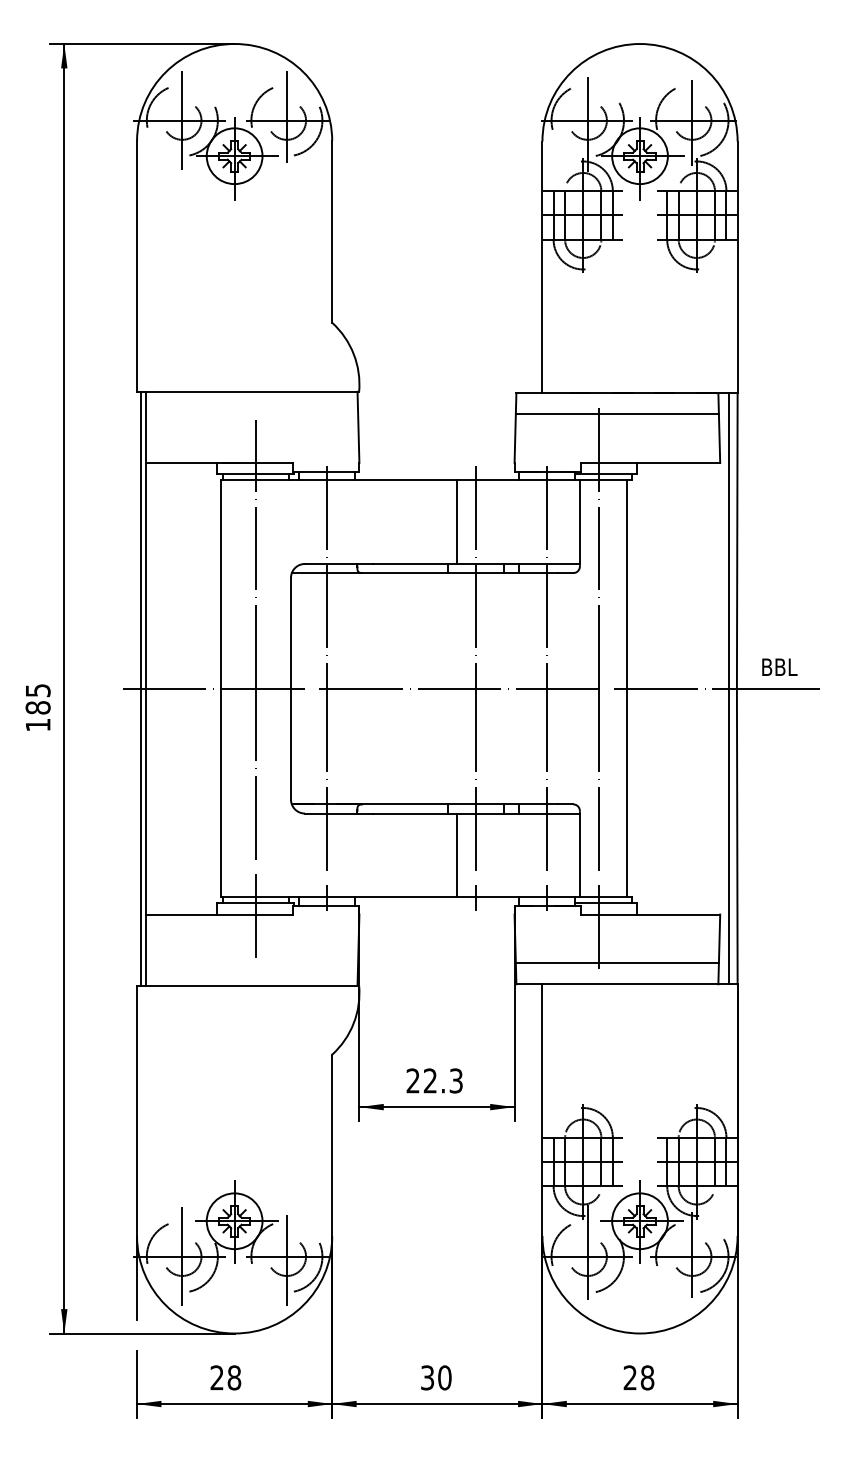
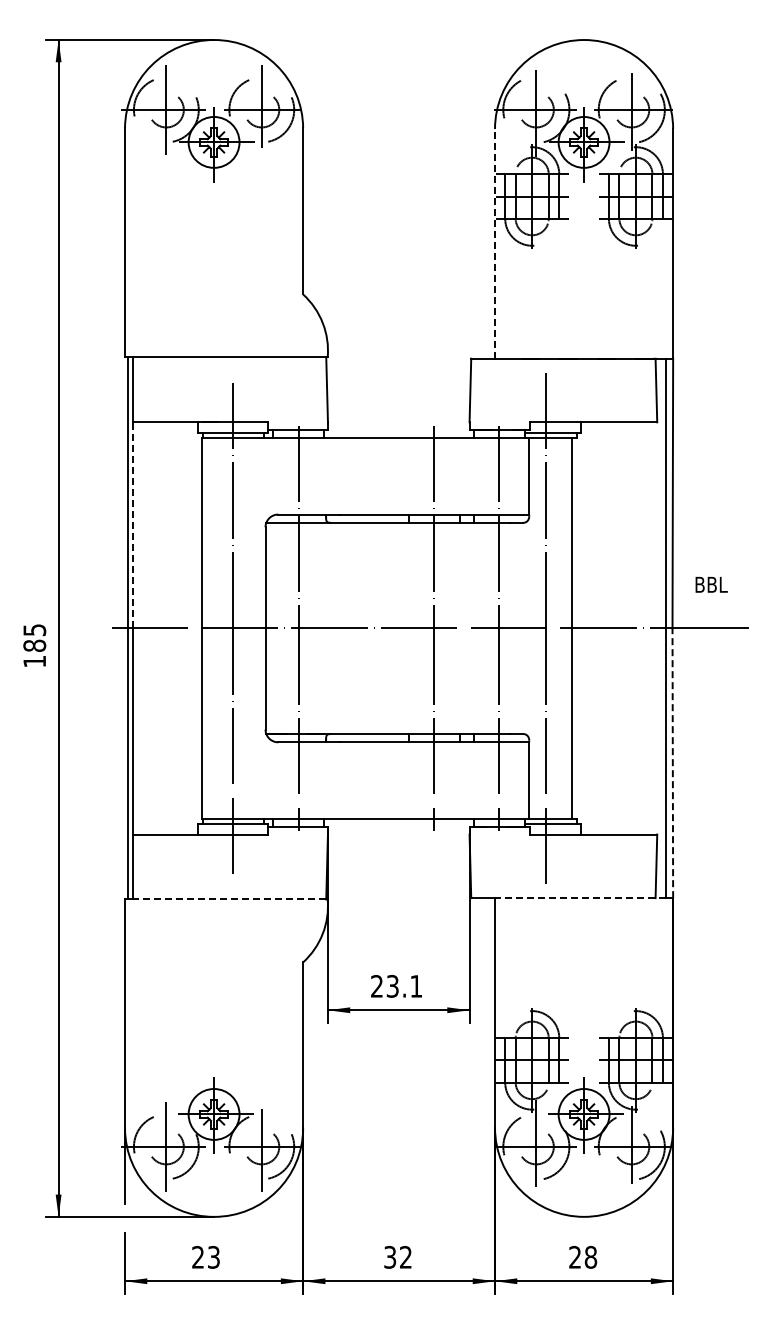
line: (542, 266) -> (495, 243), solid -> dashed
line: (617, 414) -> (563, 378), removed
line: (456, 522) -> (416, 476), removed
line: (146, 574) -> (133, 524), solid -> dashed
text: (779, 666) -> (711, 584), moved
line: (736, 836) -> (672, 763), solid -> dashed
line: (456, 855) -> (416, 780), removed
line: (617, 962) -> (563, 878), removed
line: (635, 984) -> (579, 898), solid -> dashed
line: (251, 985) -> (229, 899), solid -> dashed
text: (443, 1079) -> (404, 985), 22.3 -> 23.1
text: (233, 1378) -> (213, 1257), 28 -> 23
text: (444, 1378) -> (405, 1257), 30 -> 32

